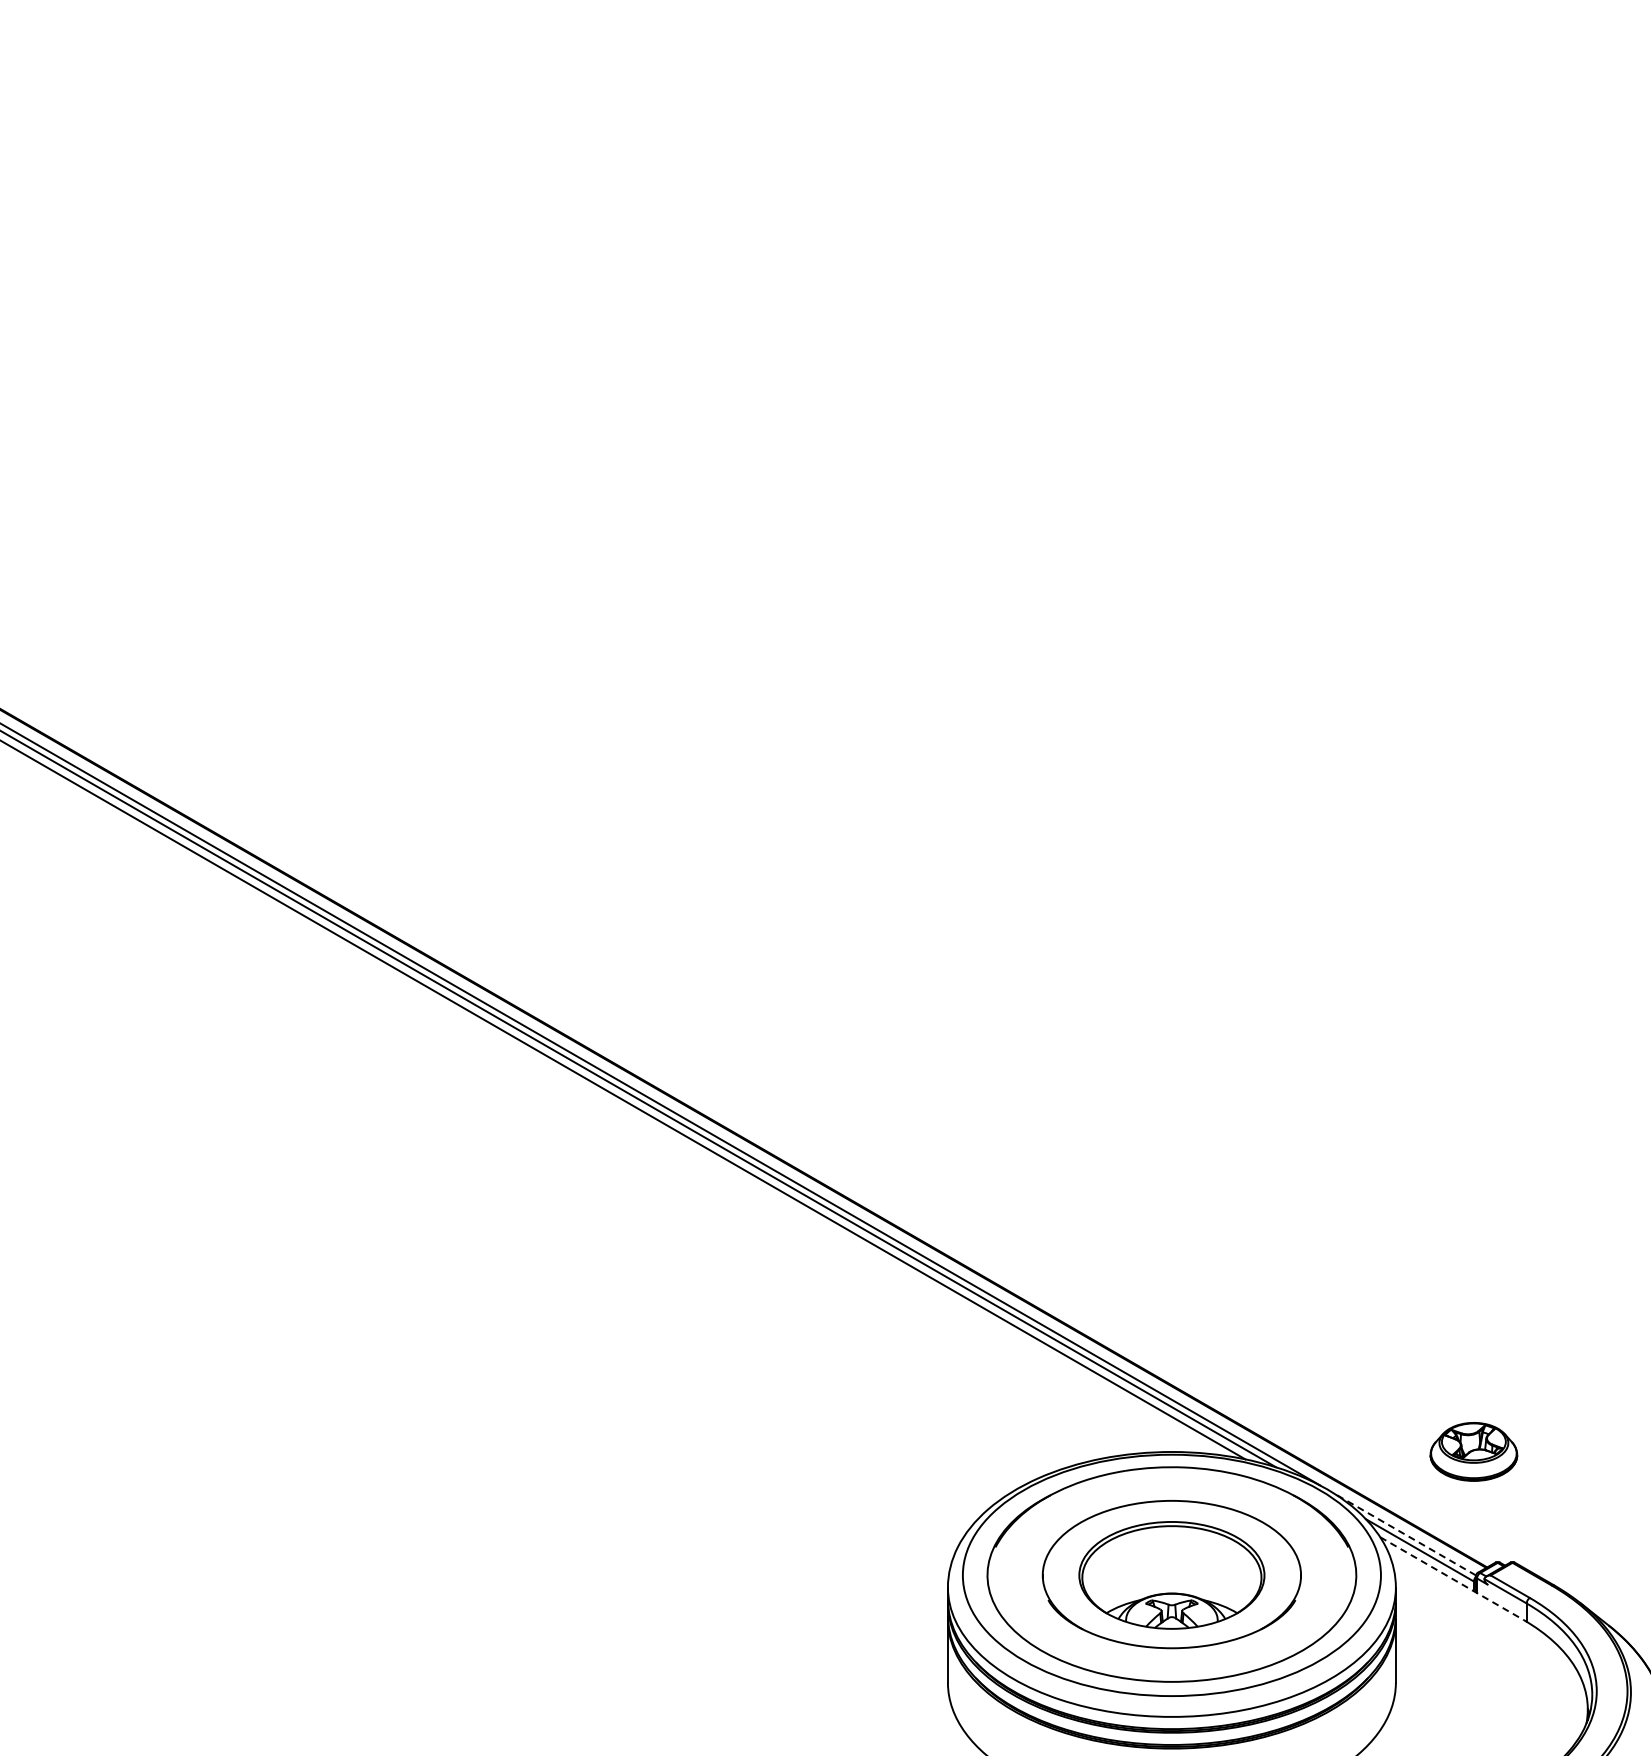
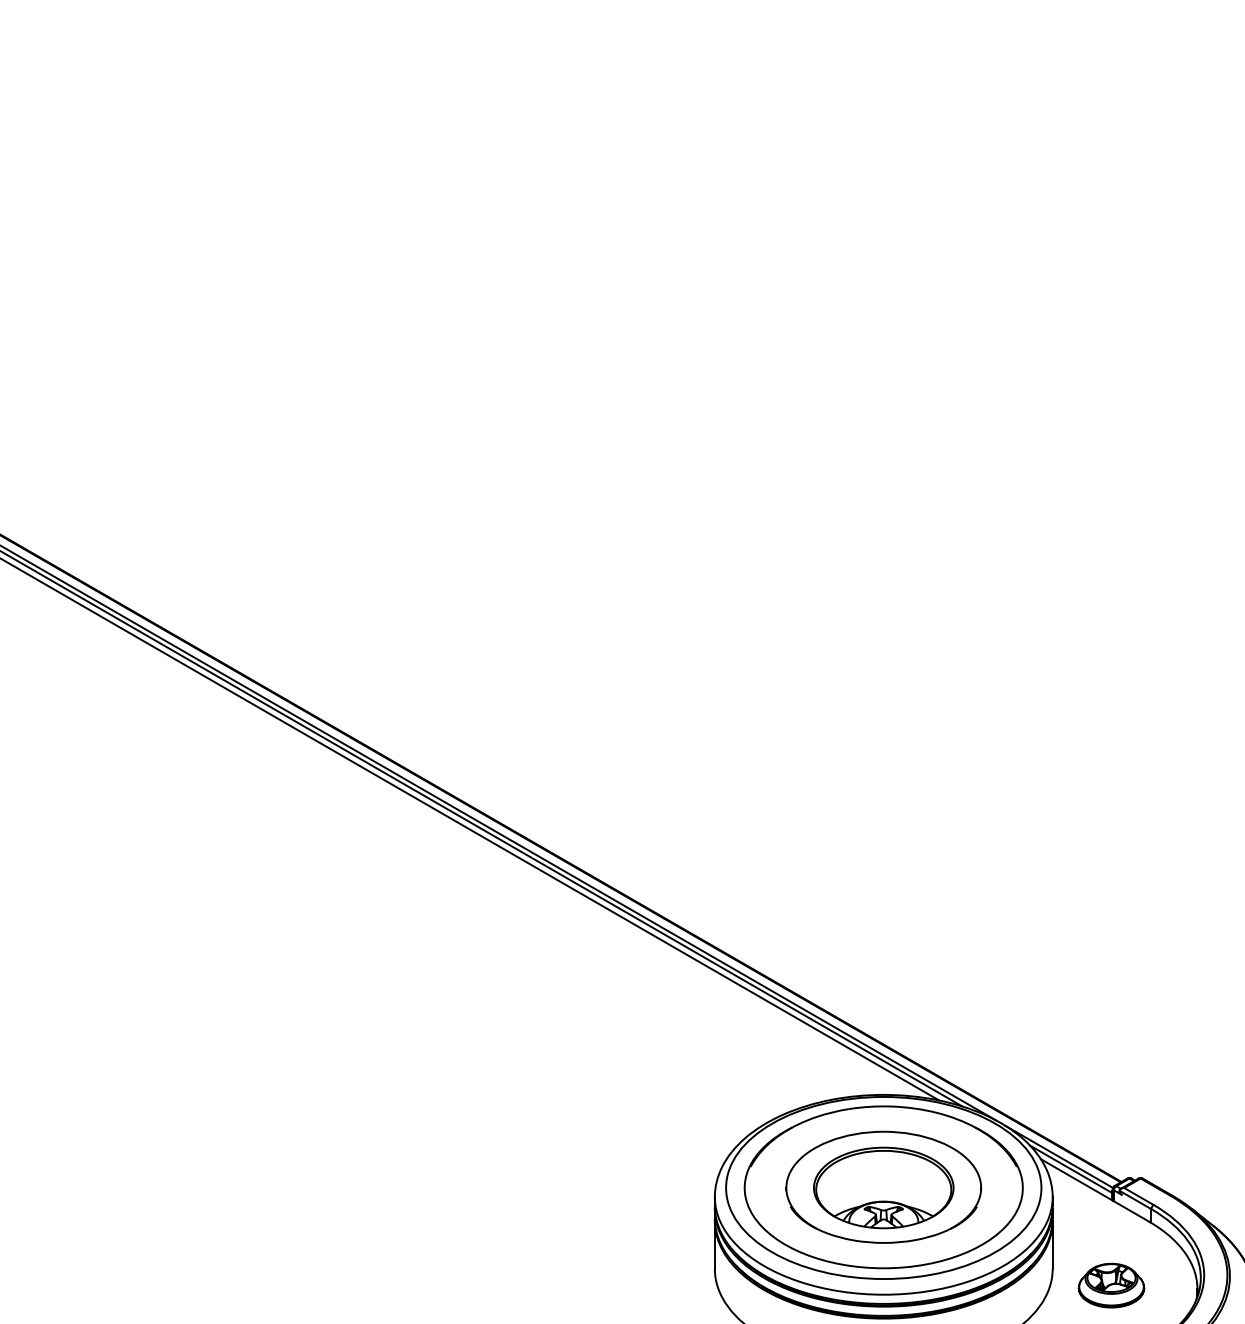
part: (1473, 1451) -> (1111, 1285), moved
line: (1404, 1534) -> (1059, 1157), dashed -> solid
line: (1451, 1578) -> (1094, 1190), dashed -> solid

